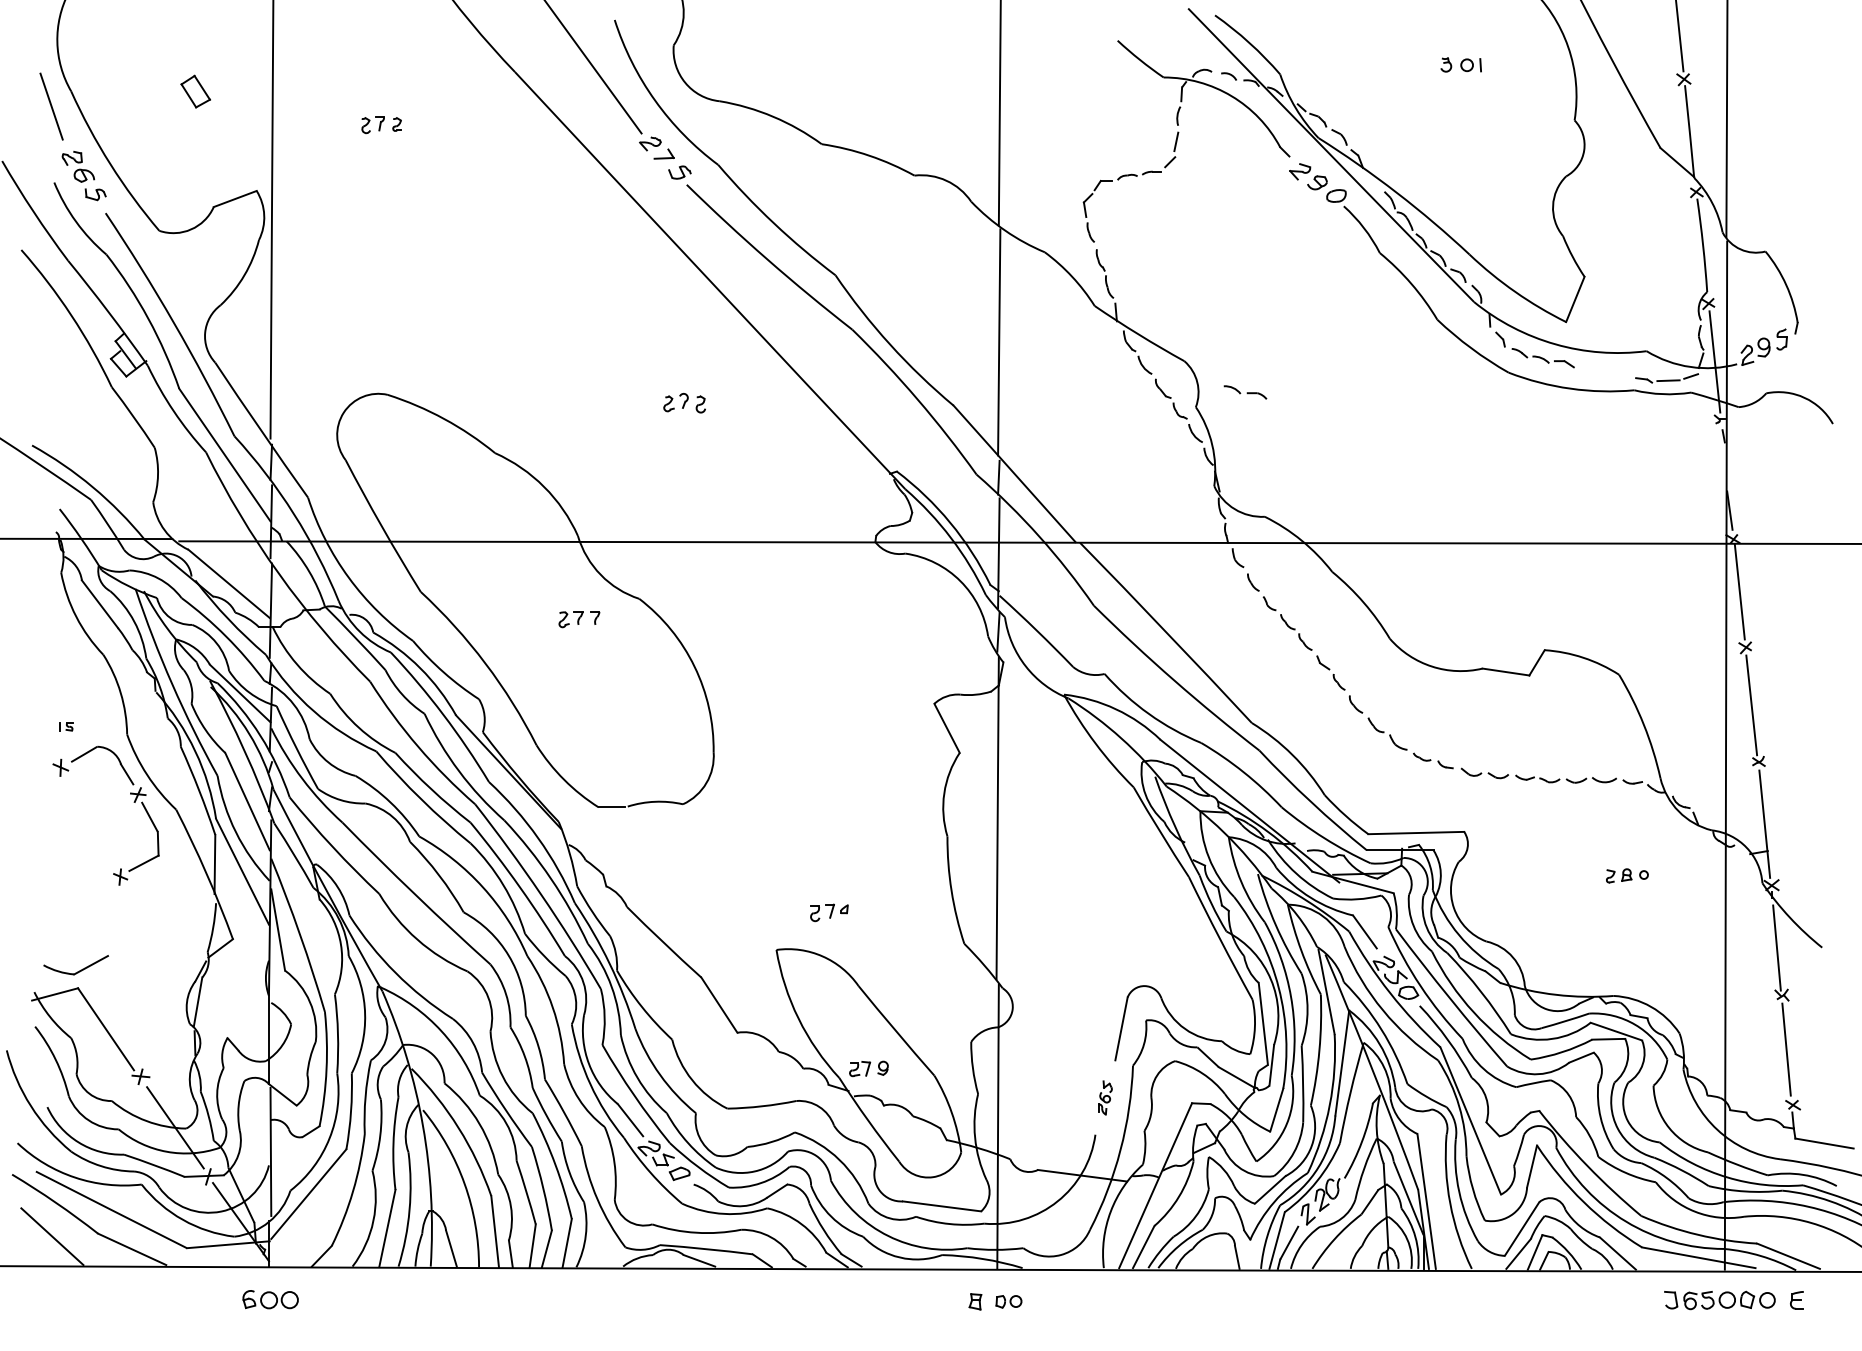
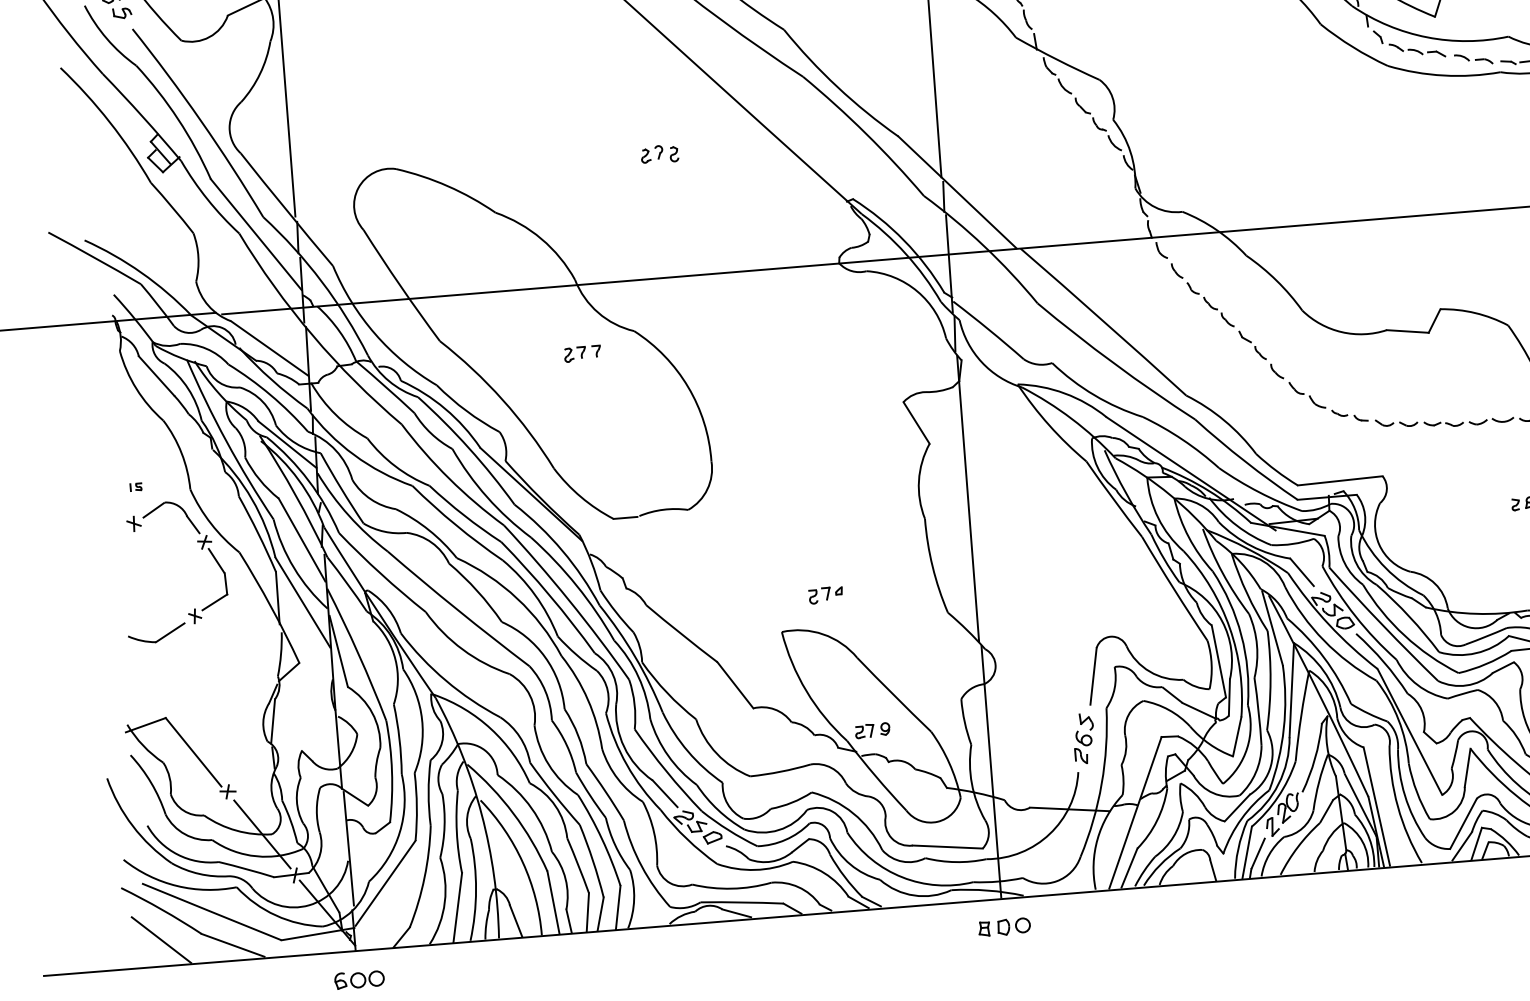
part: (1245, 392) -> (1473, 59), moved
part: (77, 971) -> (158, 639), moved
part: (1105, 1097) -> (1084, 738), size x1.67
part: (1008, 1301) -> (1013, 926), size x1.43

